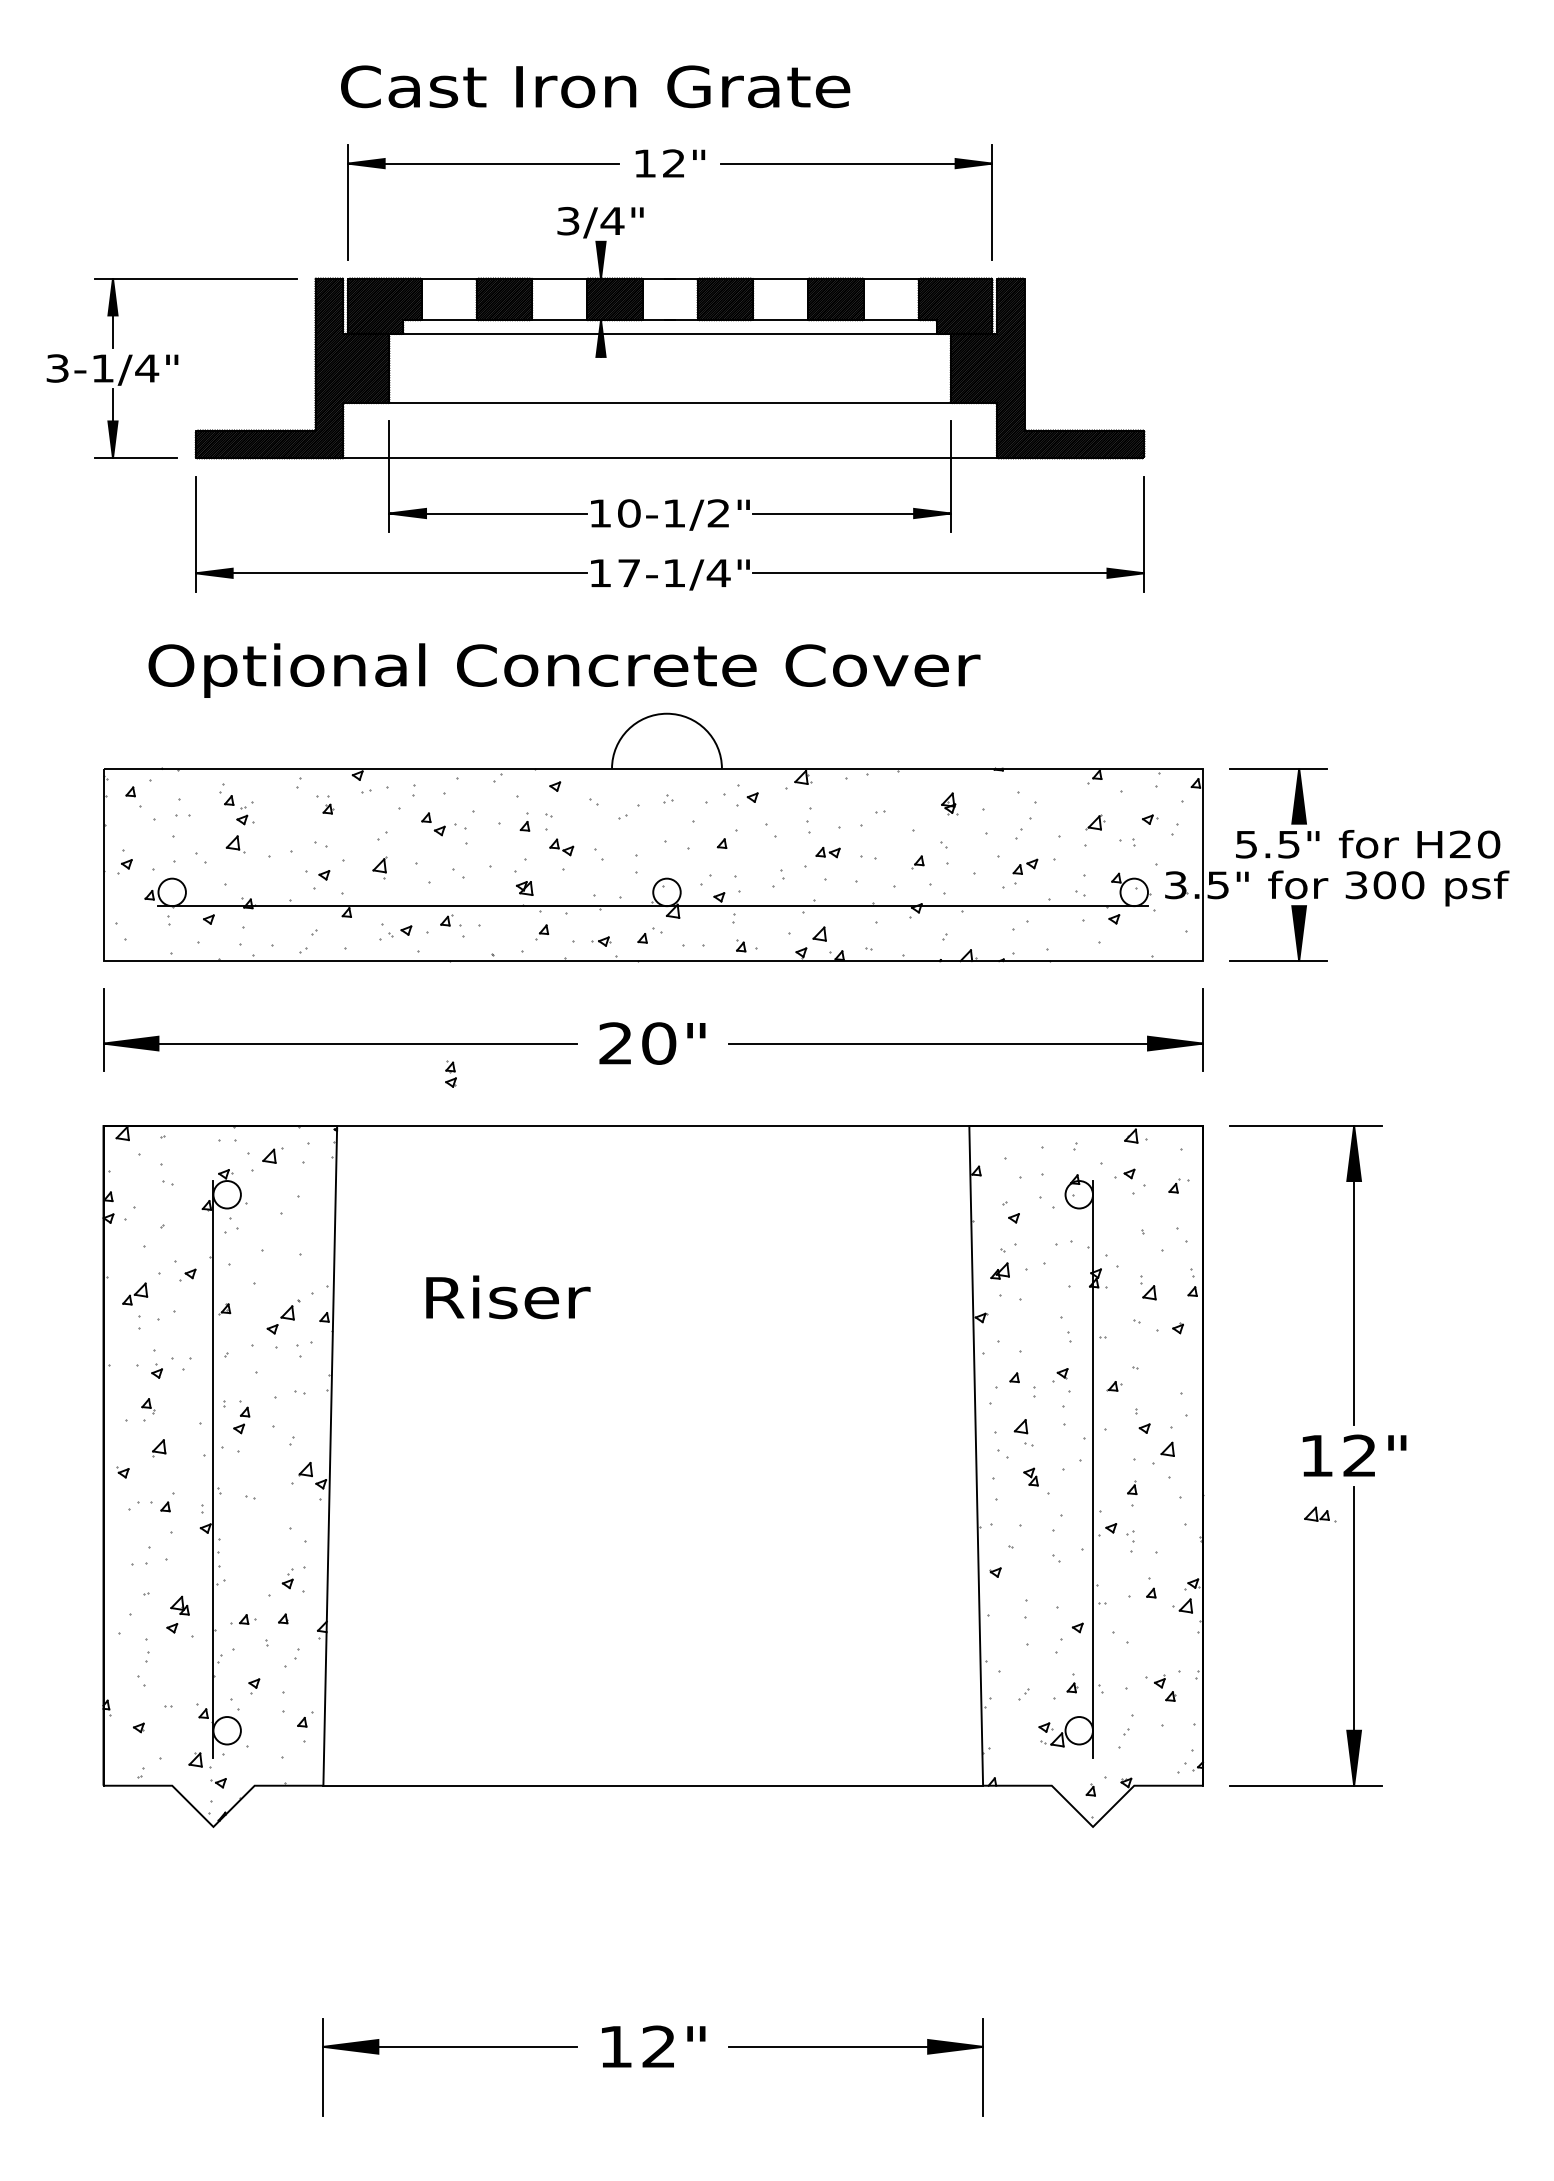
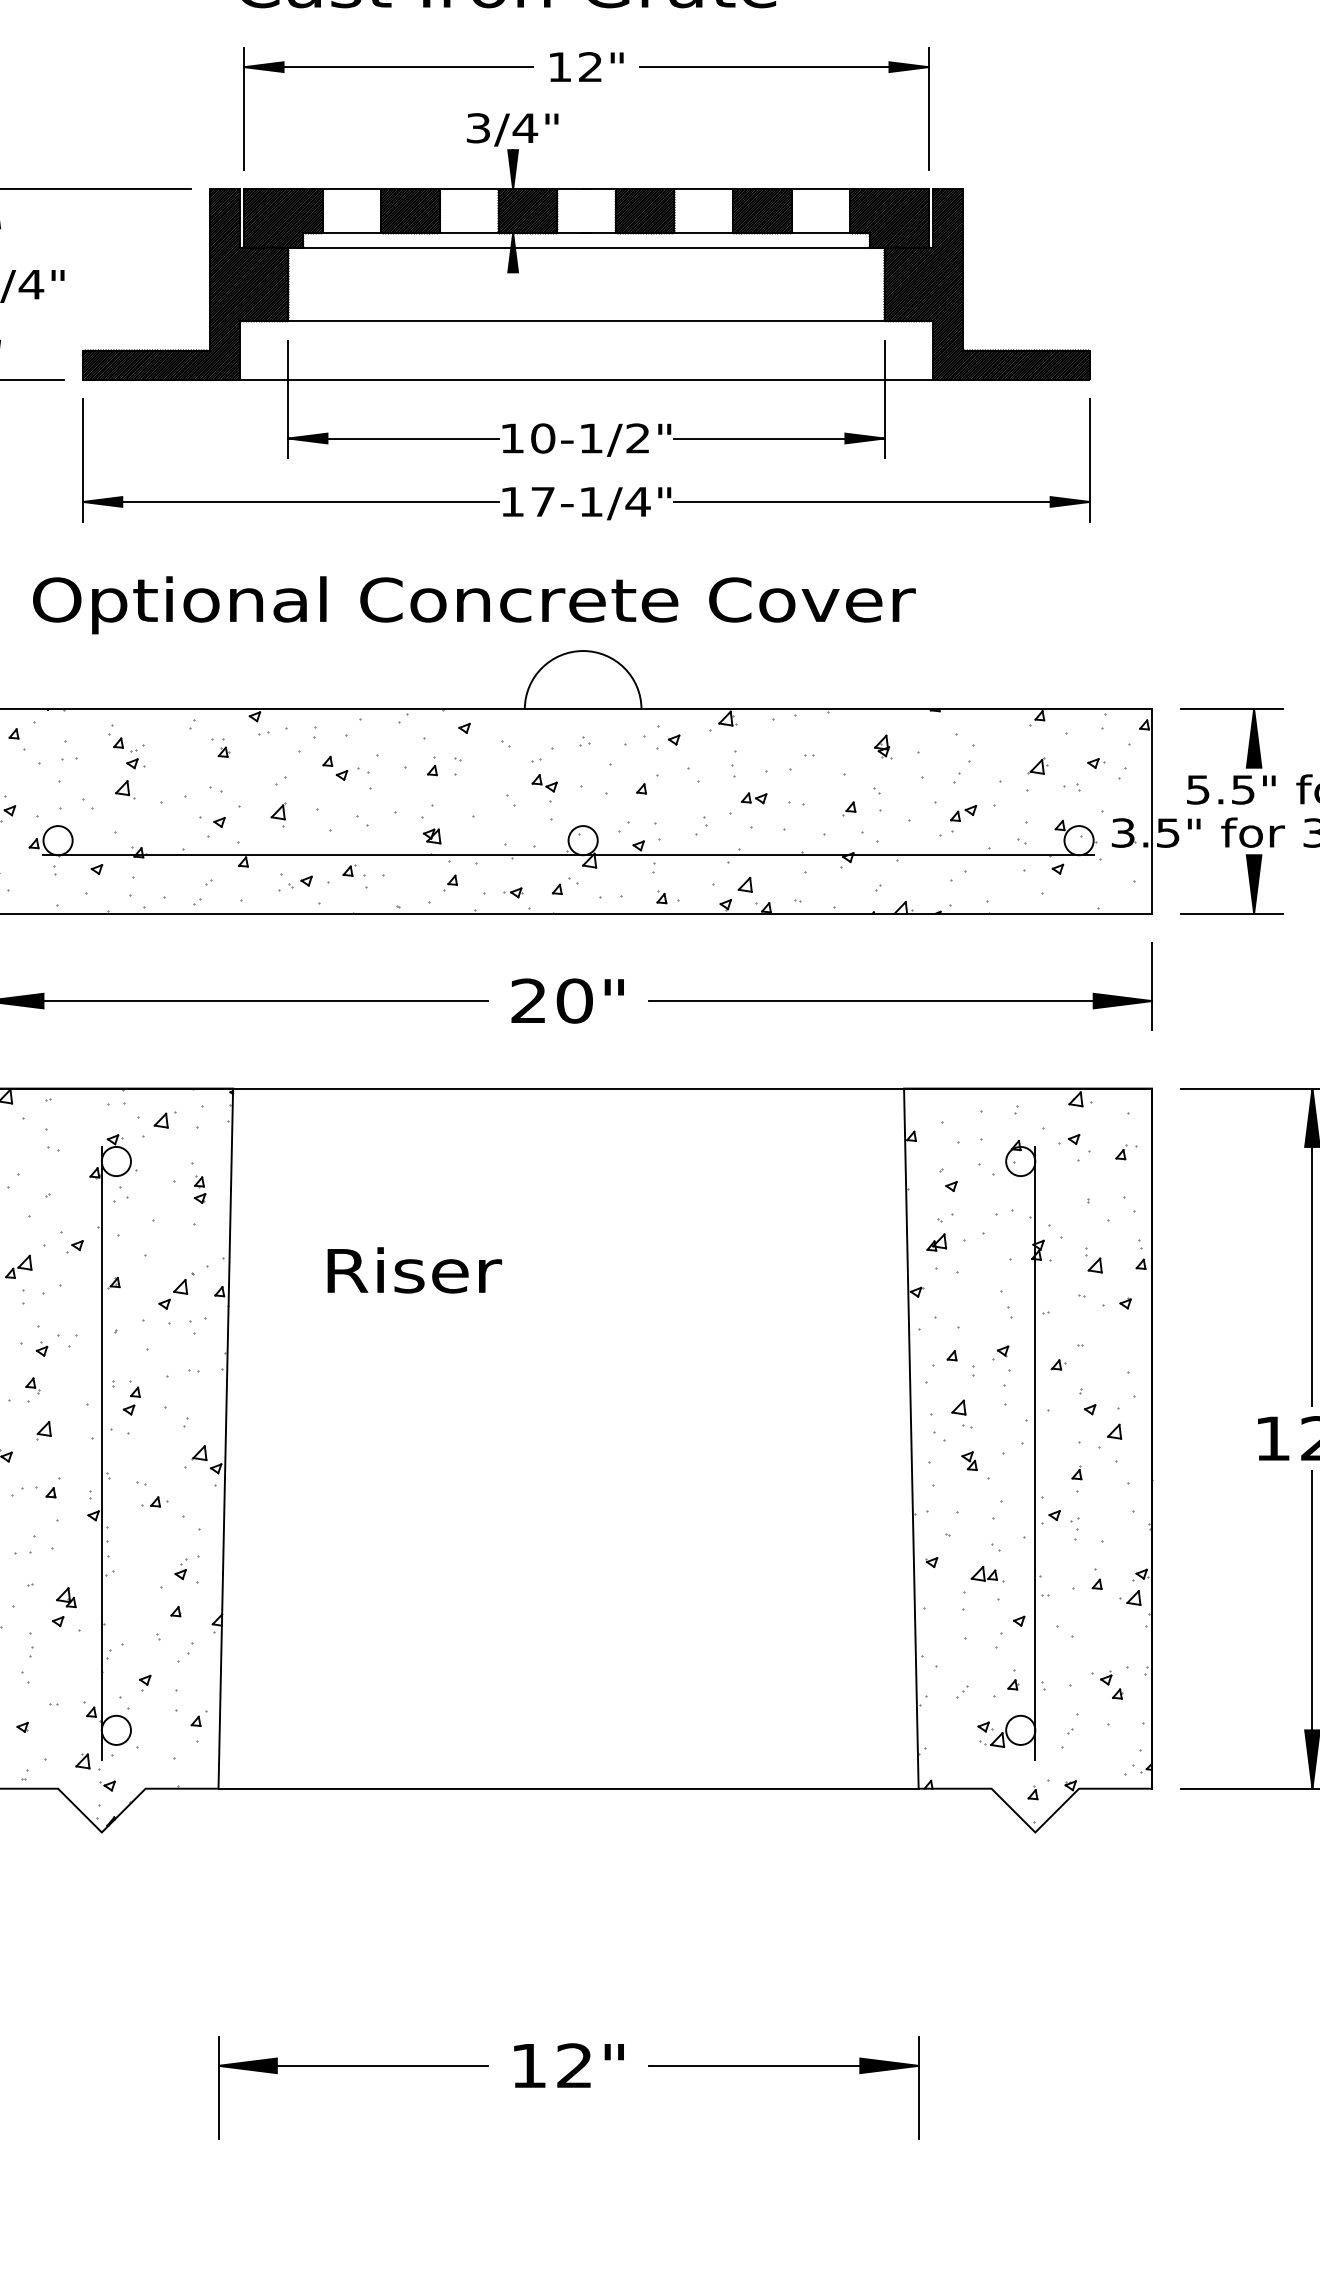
part: (561, 847) -> (544, 783), moved
part: (450, 1073) -> (199, 1188), moved
part: (1320, 1514) -> (988, 1574), moved
part: (243, 1619) -> (154, 1501), moved

